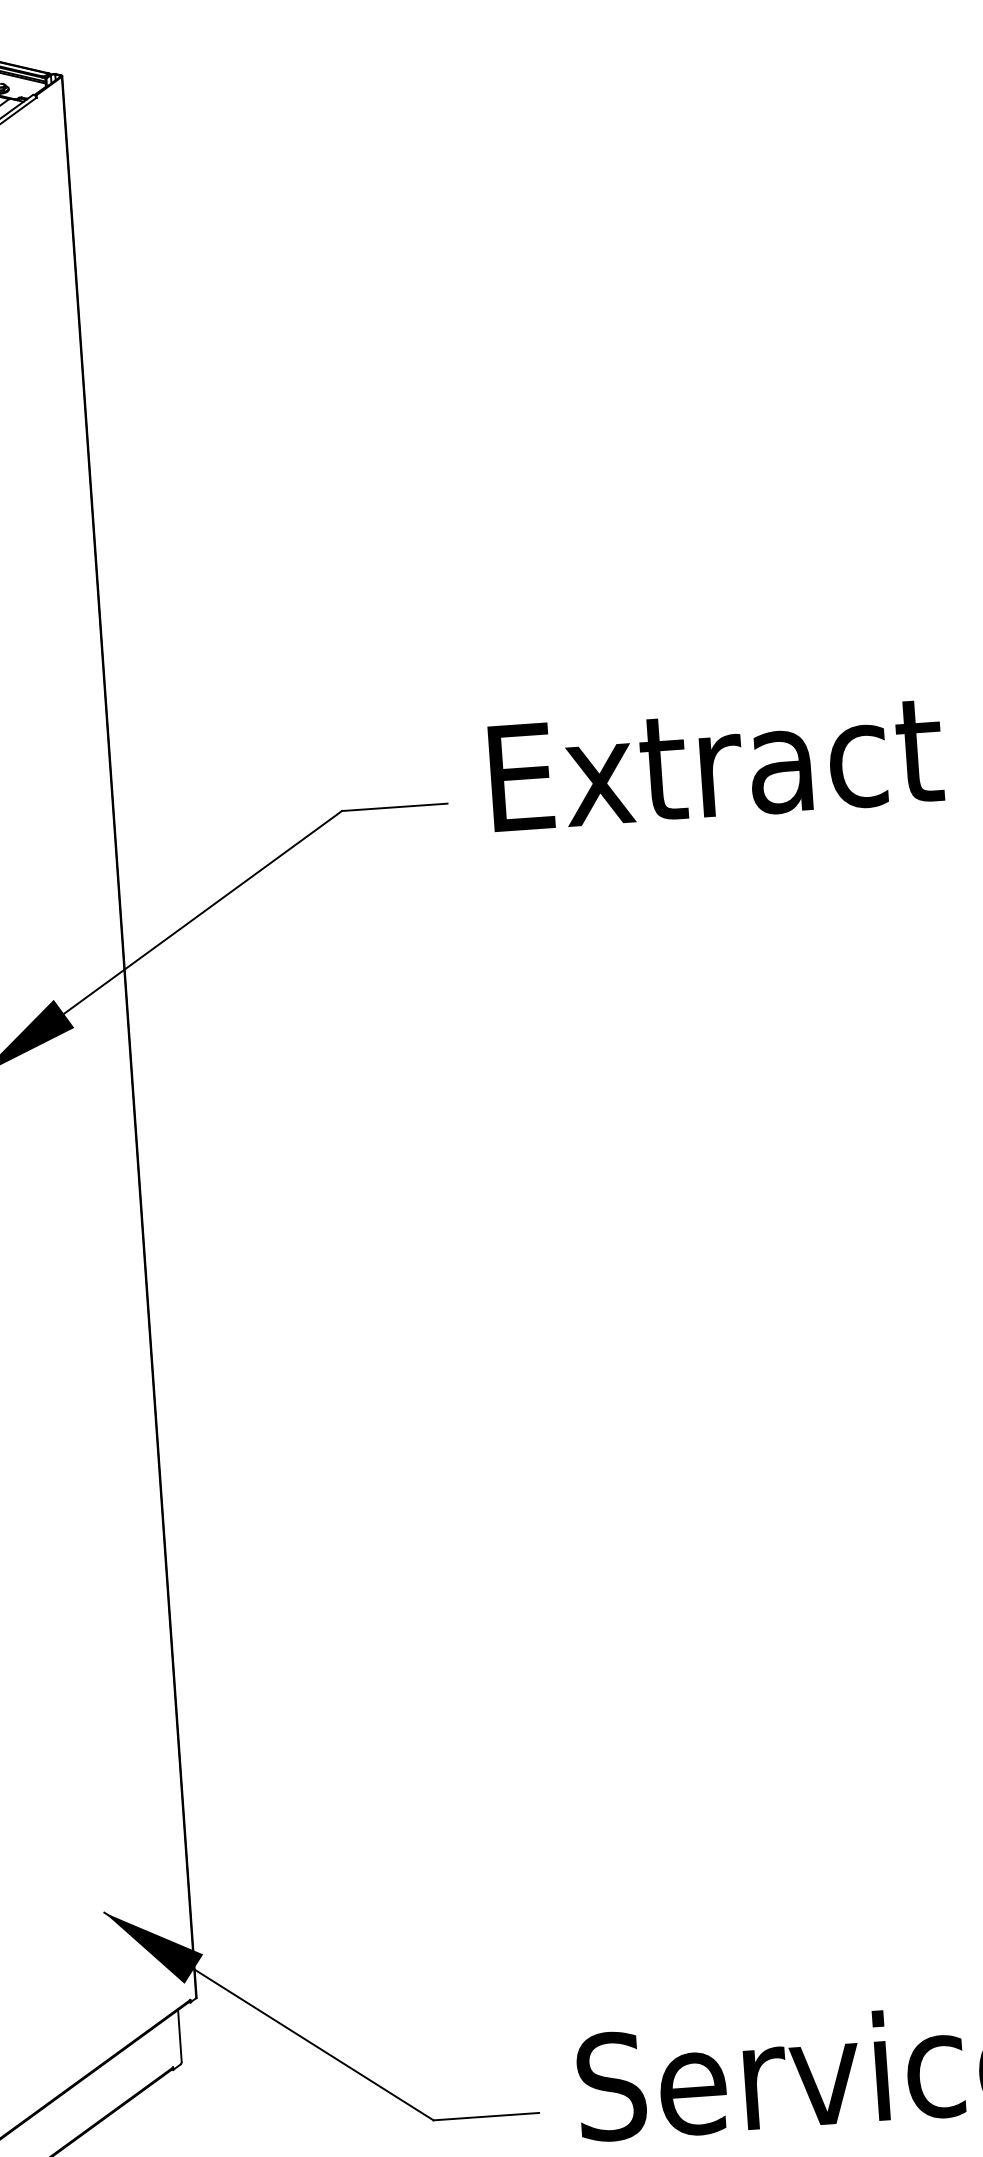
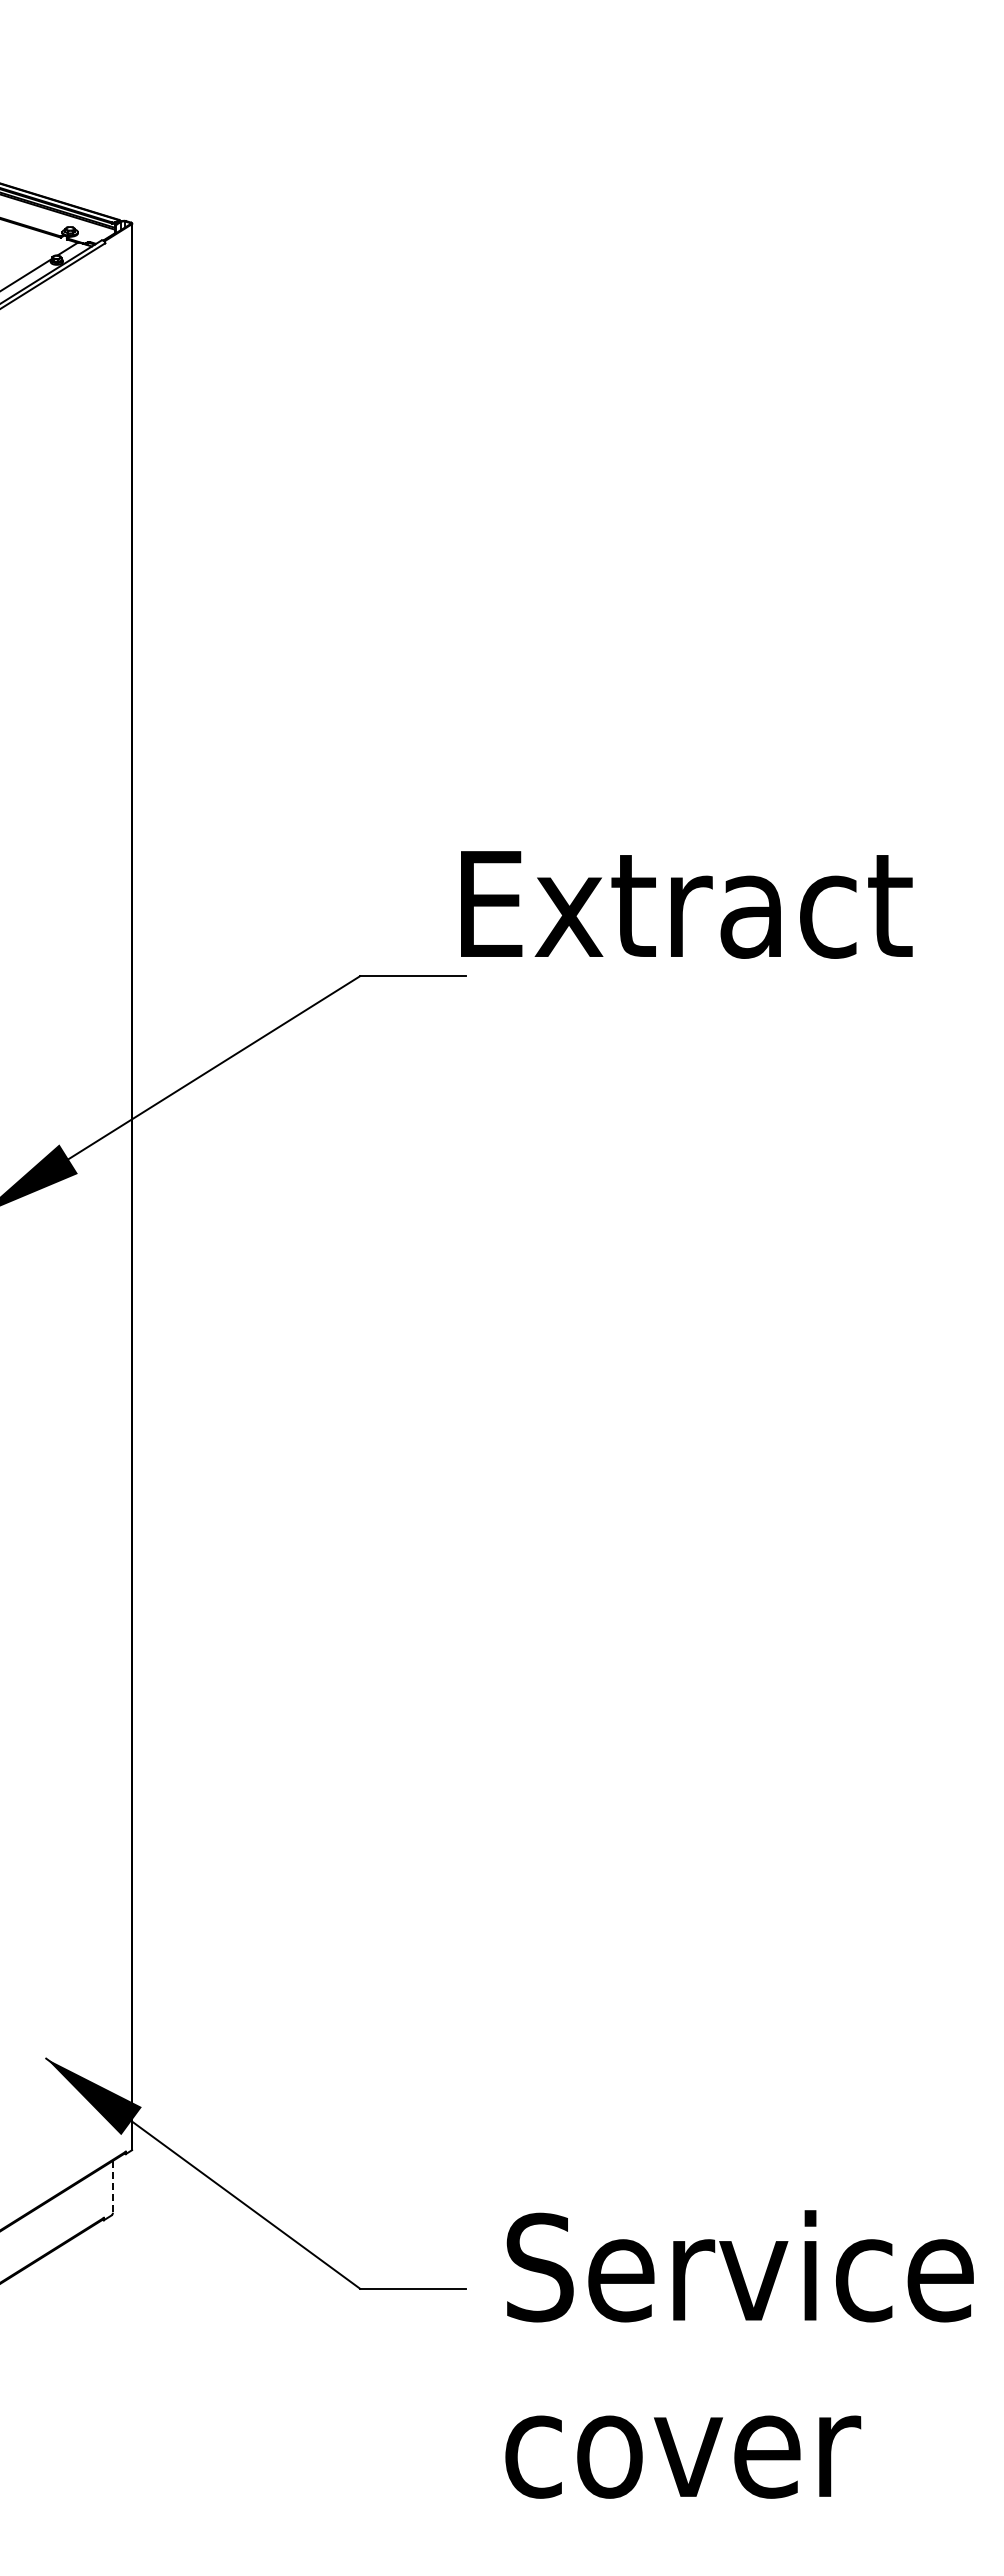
text: (716, 764) -> (686, 904), moved
line: (179, 2035) -> (112, 2186), solid -> dashed

